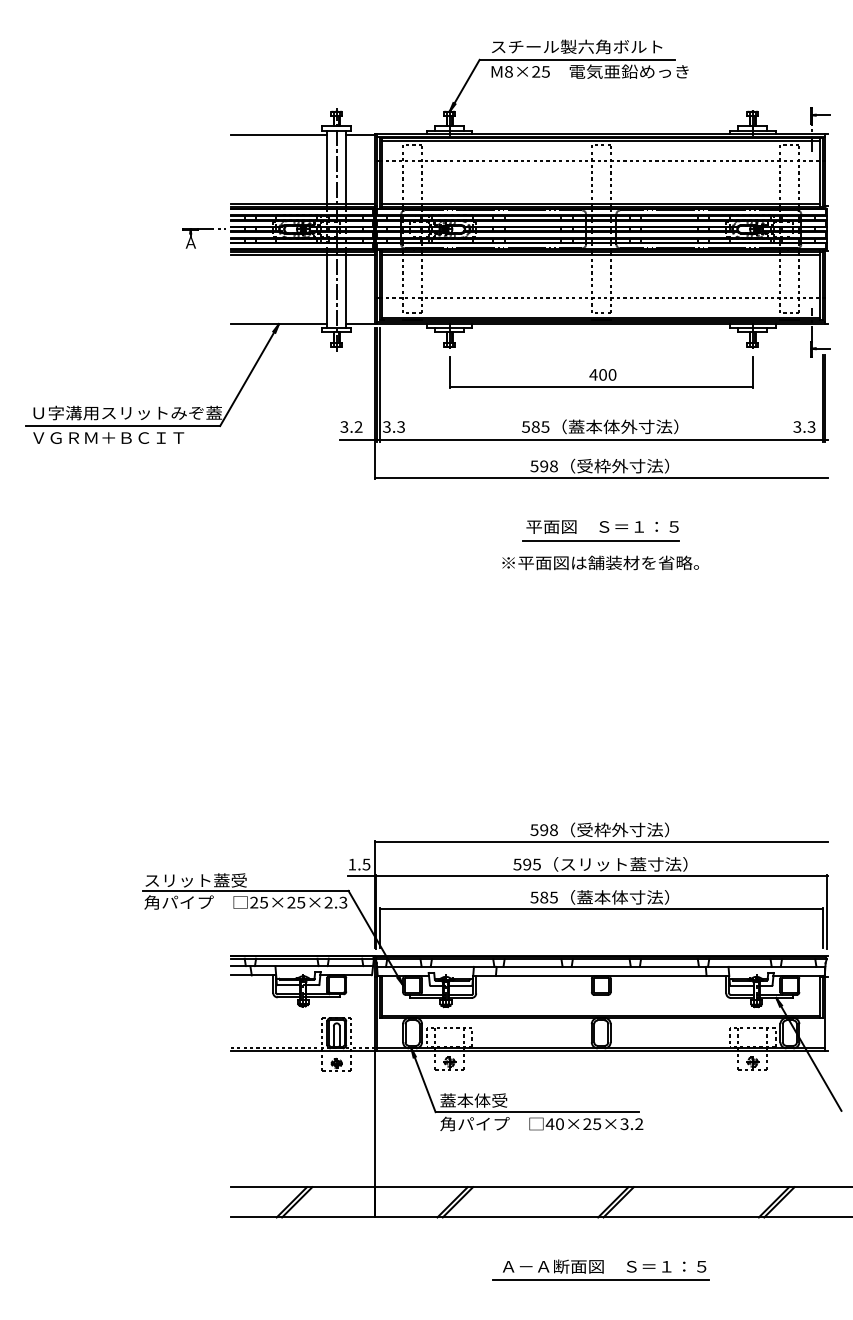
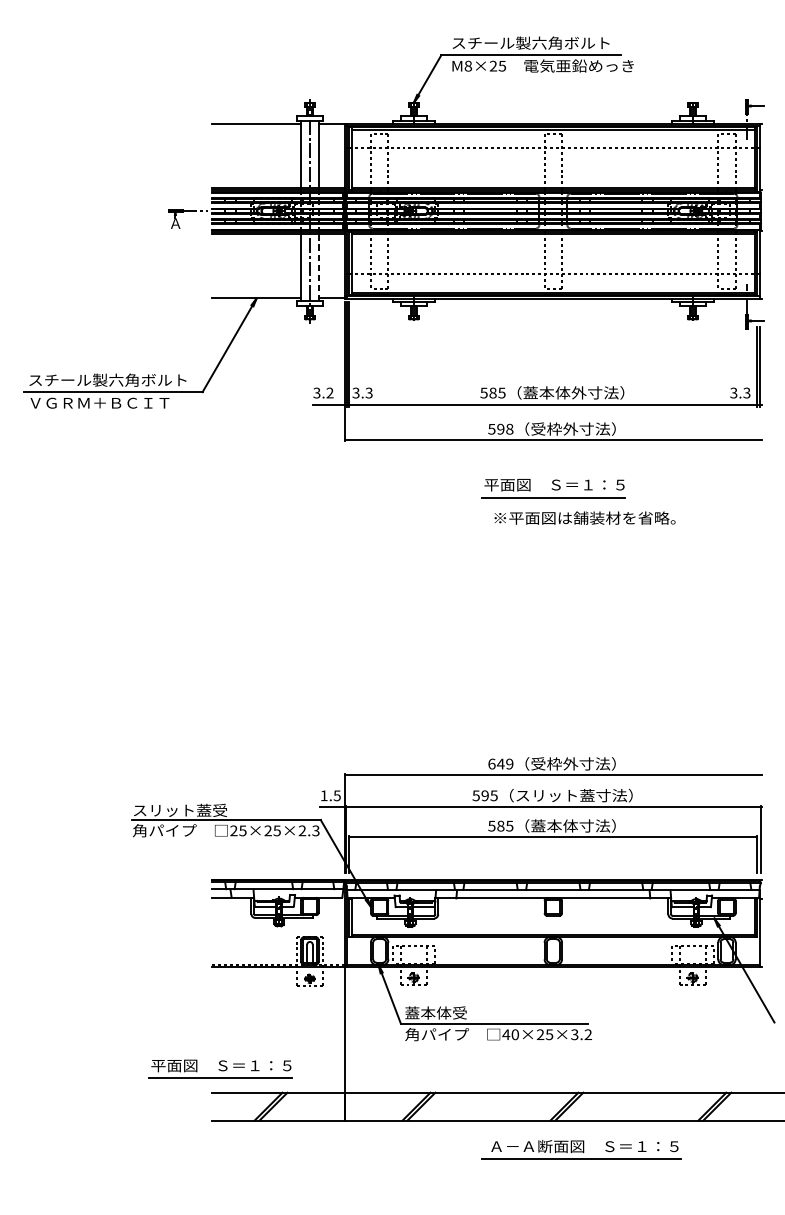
line: (346, 291) -> (318, 268), solid -> dashed
part: (601, 372) -> (553, 342), removed
text: (126, 412) -> (116, 379), Ｕ字溝用スリットみぞ蓋 -> スチール製六角ボルト
text: (600, 562) -> (584, 517), moved
text: (543, 830) -> (500, 764), 598 -> 649
part: (238, 1161) -> (219, 1069), added
part: (600, 1269) -> (581, 1149), moved

